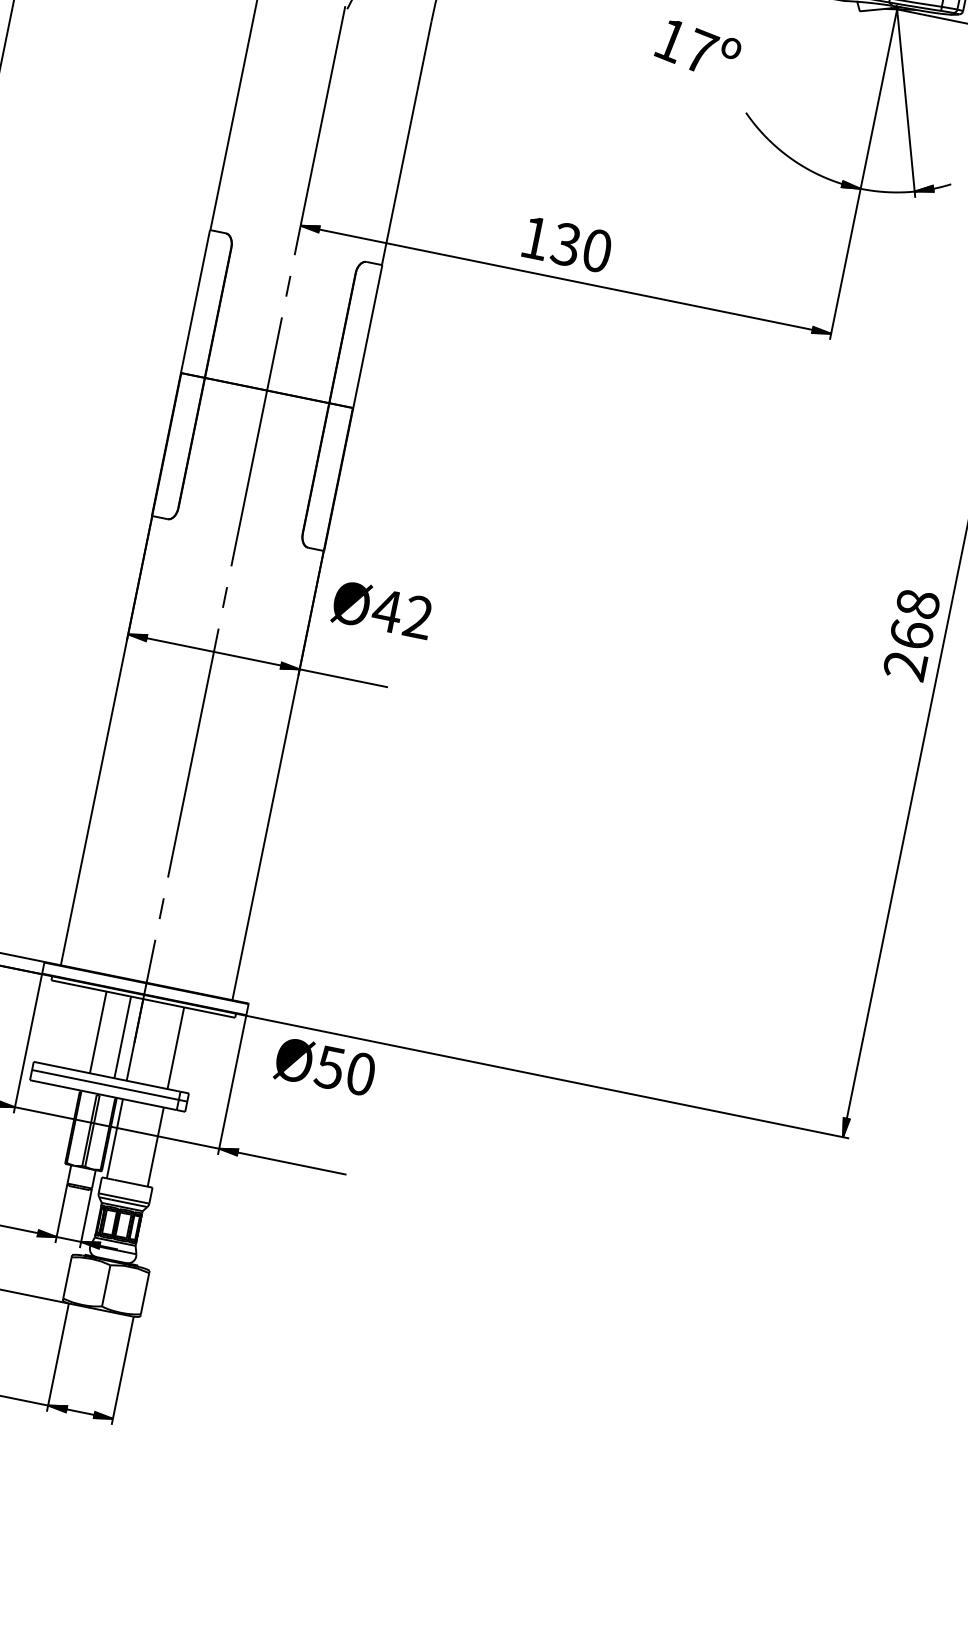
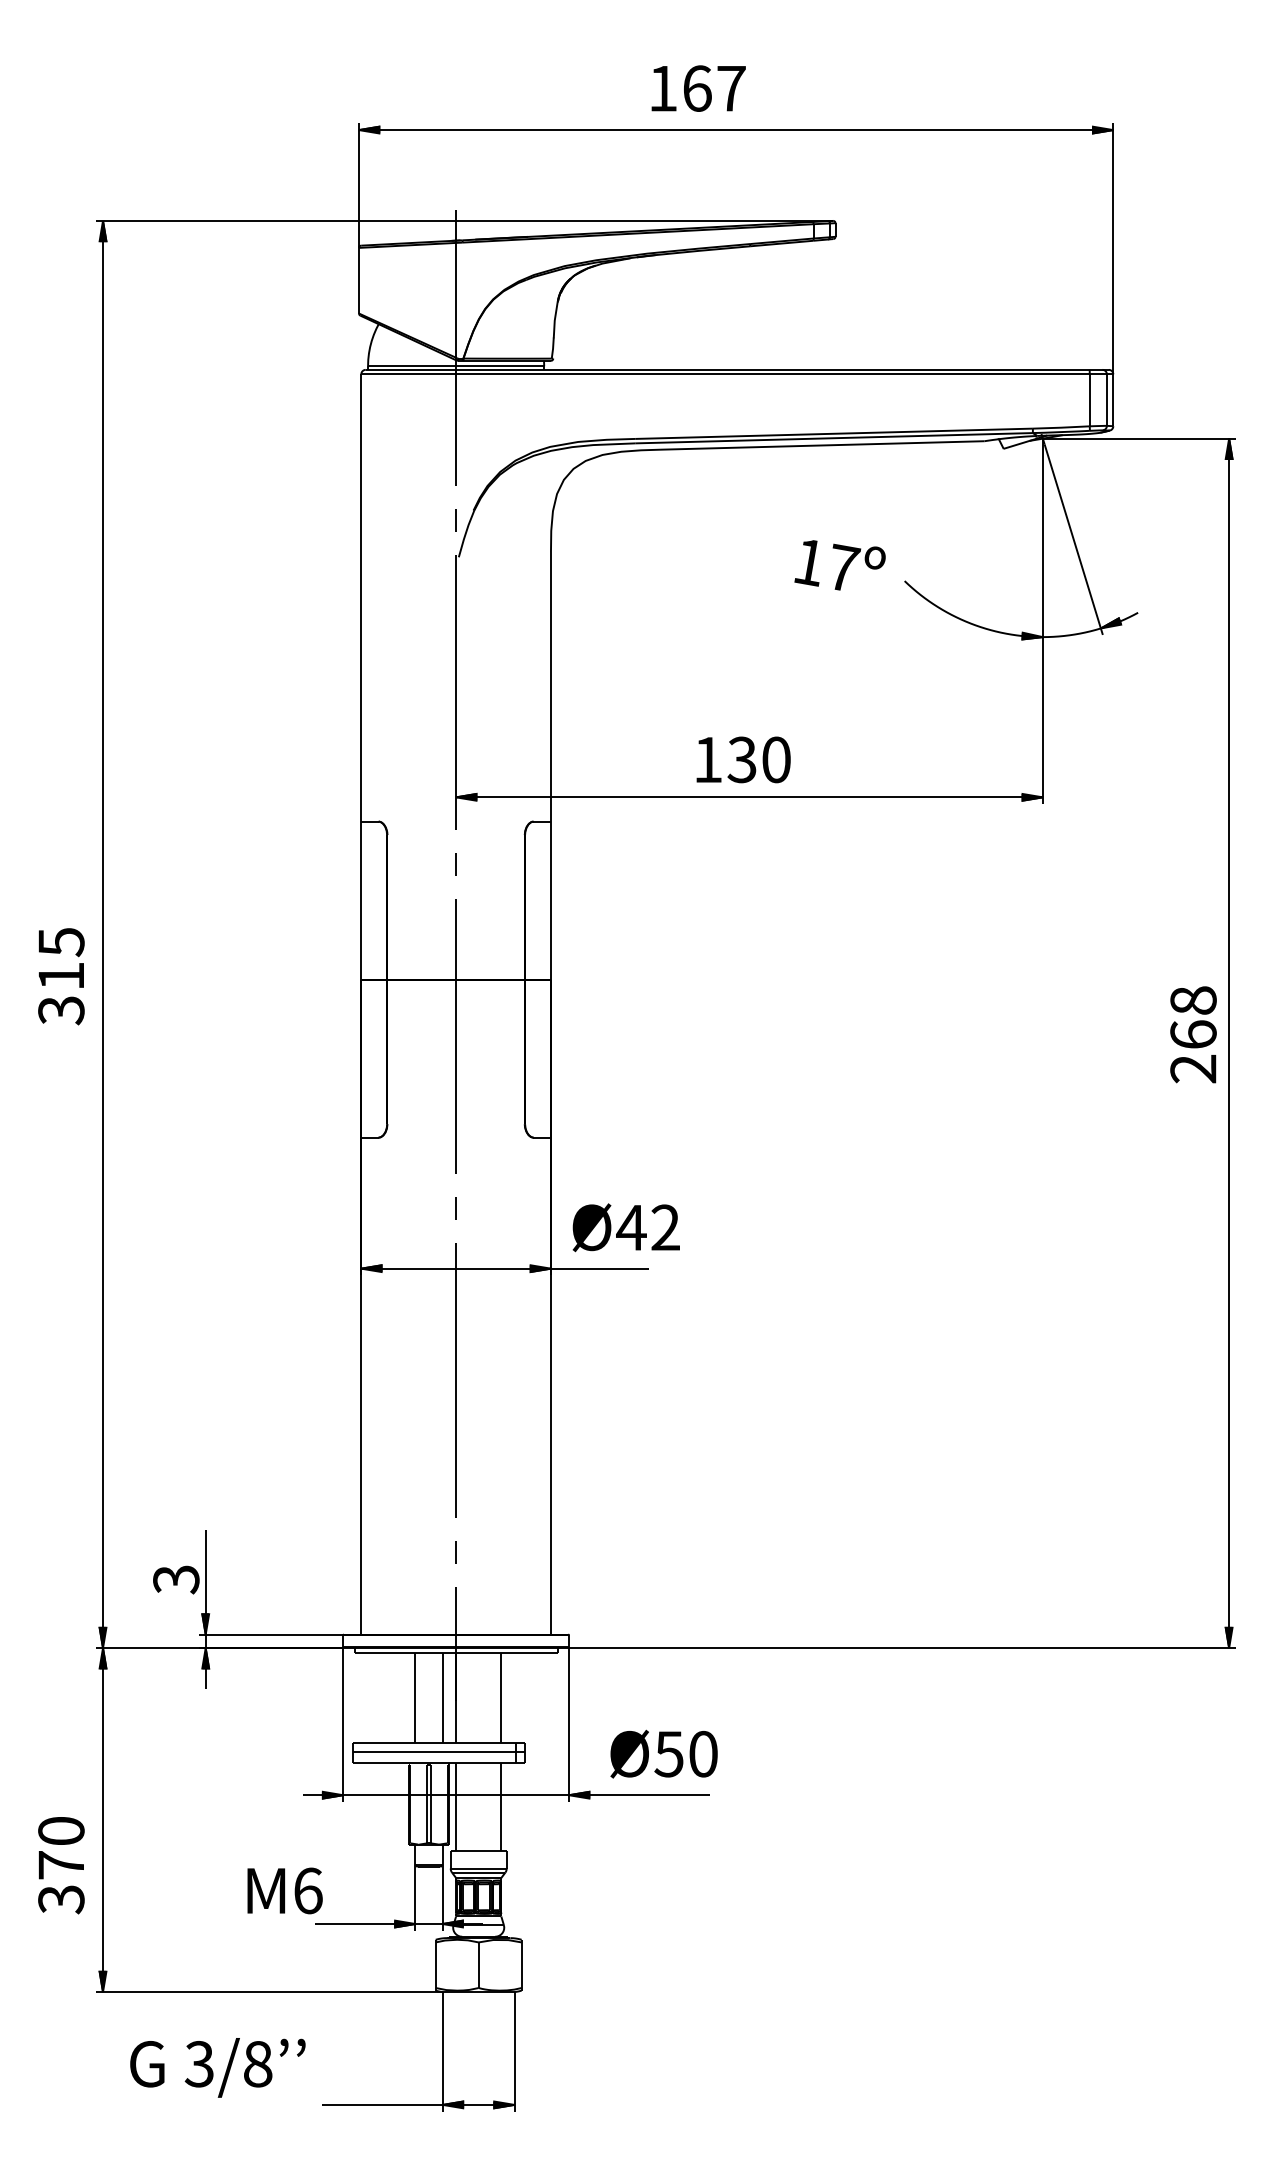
text: (697, 48) -> (839, 565), moved
text: (382, 609) -> (625, 1227), moved
text: (911, 634) -> (1193, 1034), moved
text: (324, 1066) -> (663, 1753), moved

